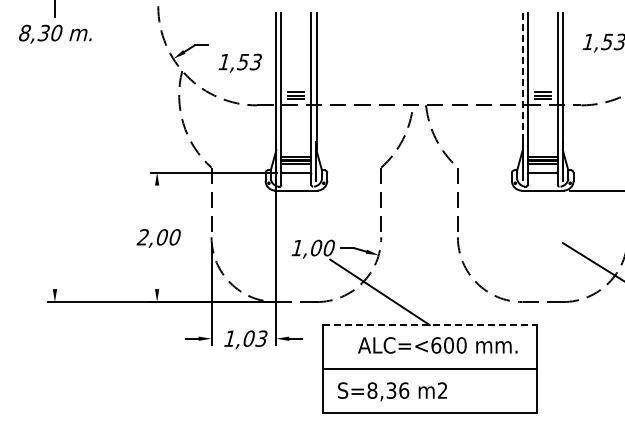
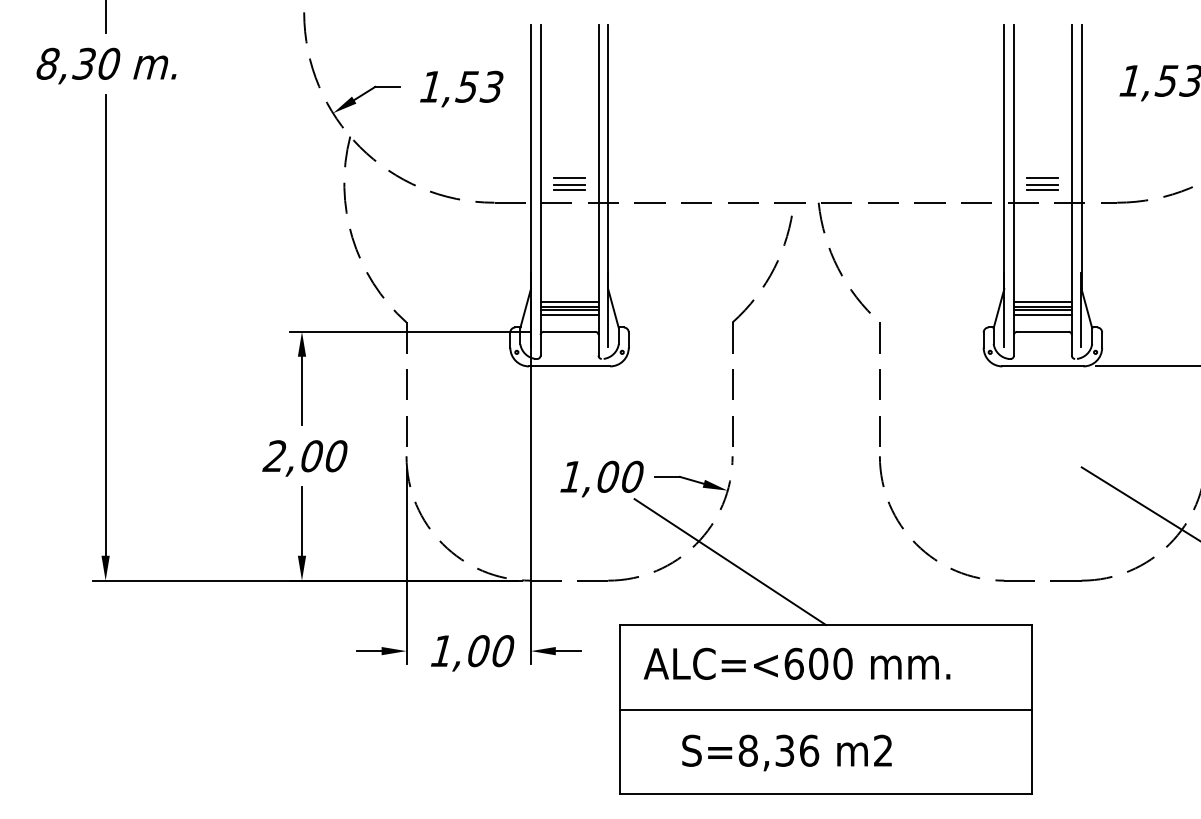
text: (239, 62) -> (460, 87), moved
line: (522, 81) -> (1003, 156), dashed -> solid
line: (54, 169) -> (104, 325), added
line: (157, 203) -> (302, 391), added
line: (157, 271) -> (302, 521), added
line: (430, 325) -> (827, 625), dashed -> solid
text: (261, 338) -> (502, 650), 1,03 -> 1,00
text: (437, 345) -> (796, 664), moved
text: (392, 391) -> (786, 752), moved

